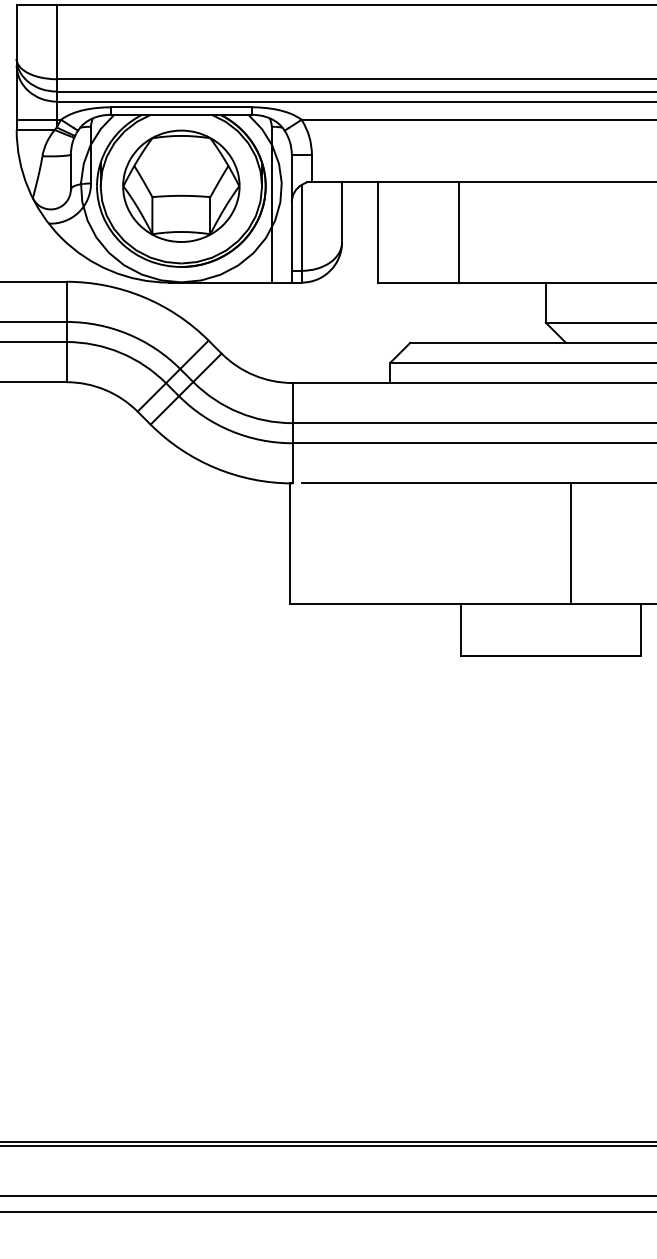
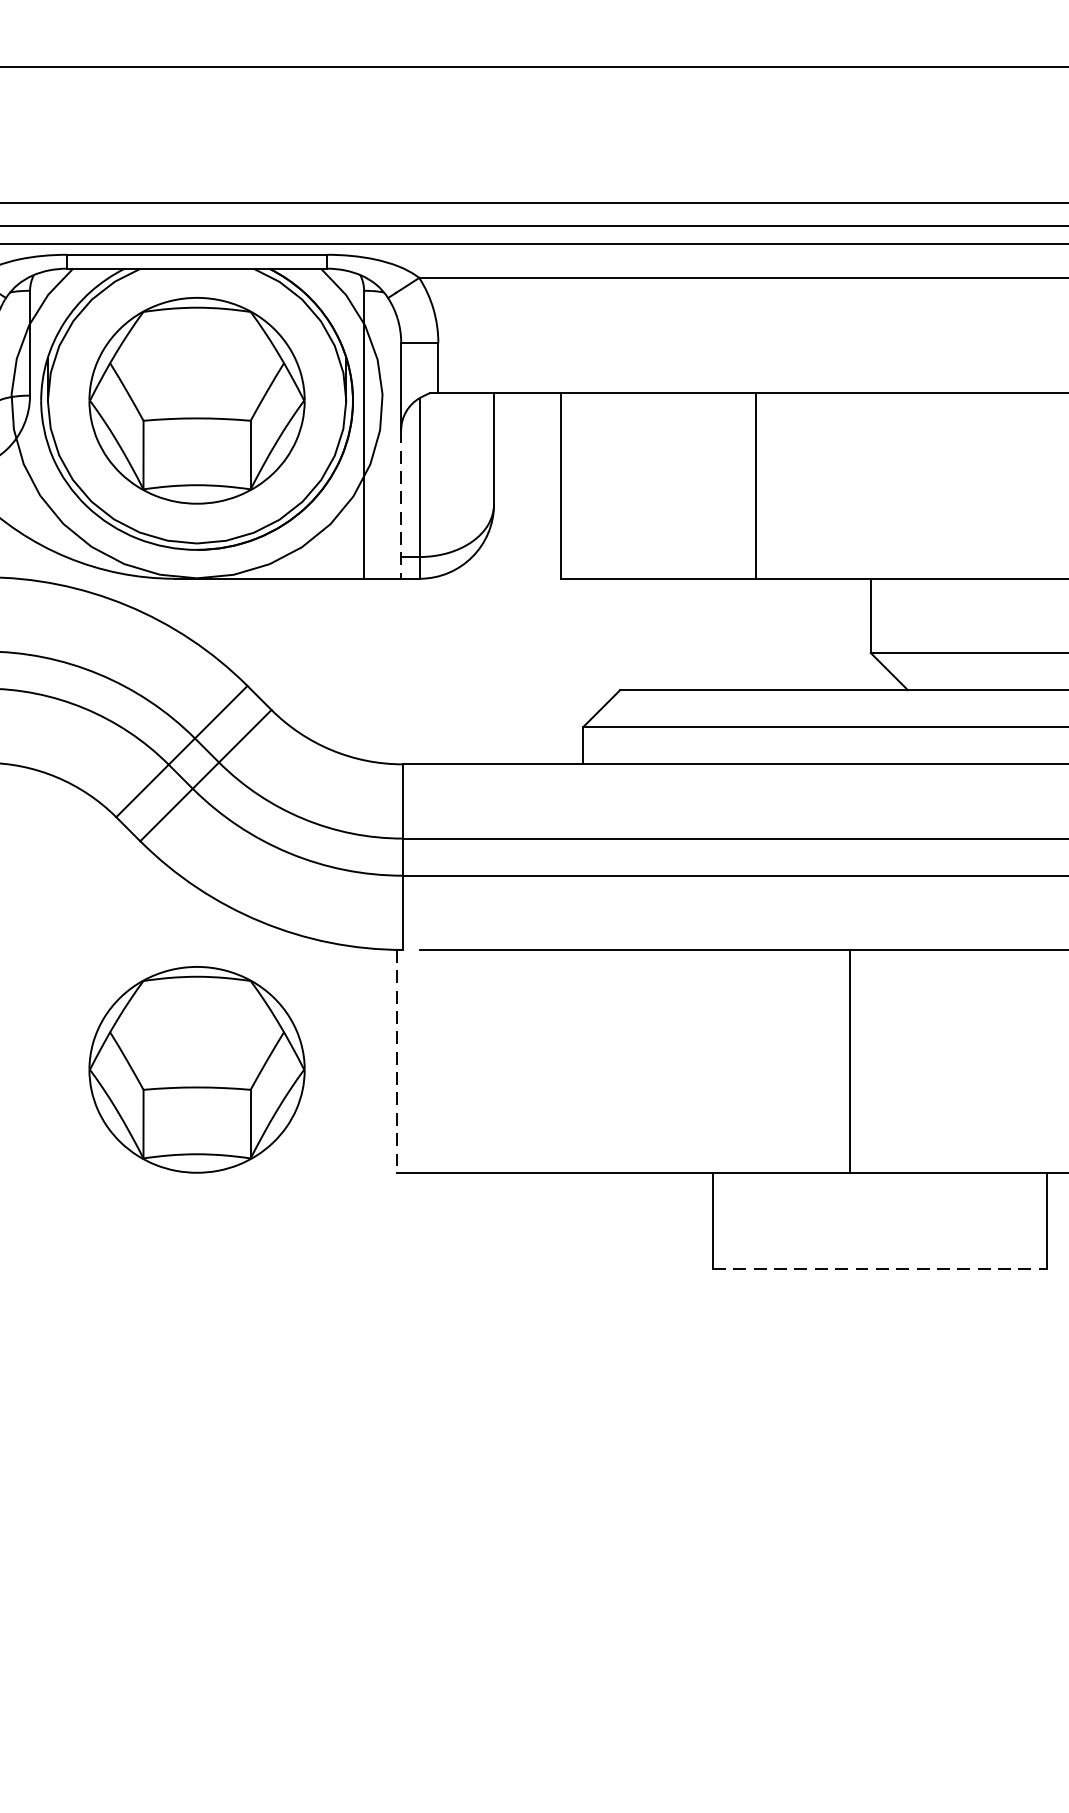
line: (458, 232) -> (755, 486), moved
line: (291, 242) -> (400, 504), solid -> dashed
line: (570, 543) -> (849, 1060), moved
line: (289, 544) -> (396, 1062), solid -> dashed
part: (181, 547) -> (197, 1068), added
line: (551, 656) -> (881, 1269), solid -> dashed

